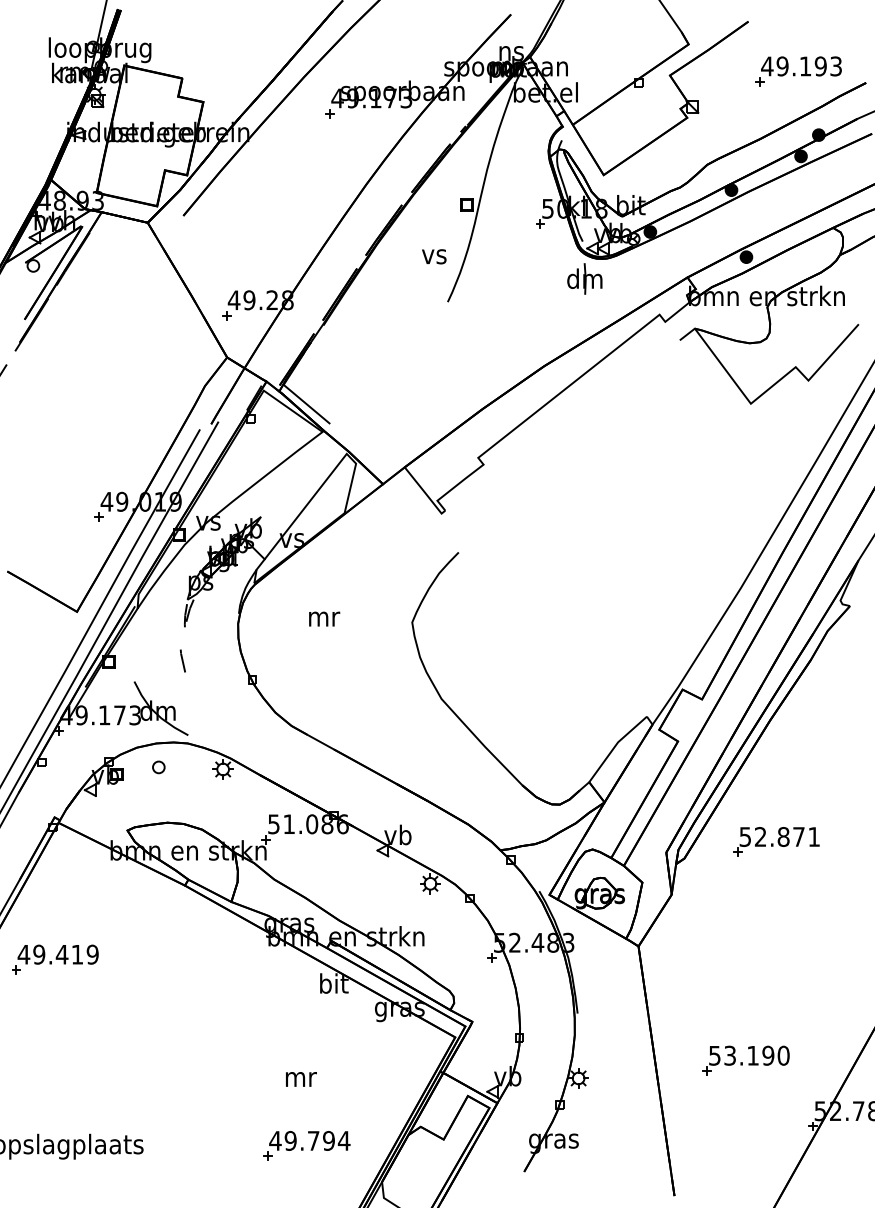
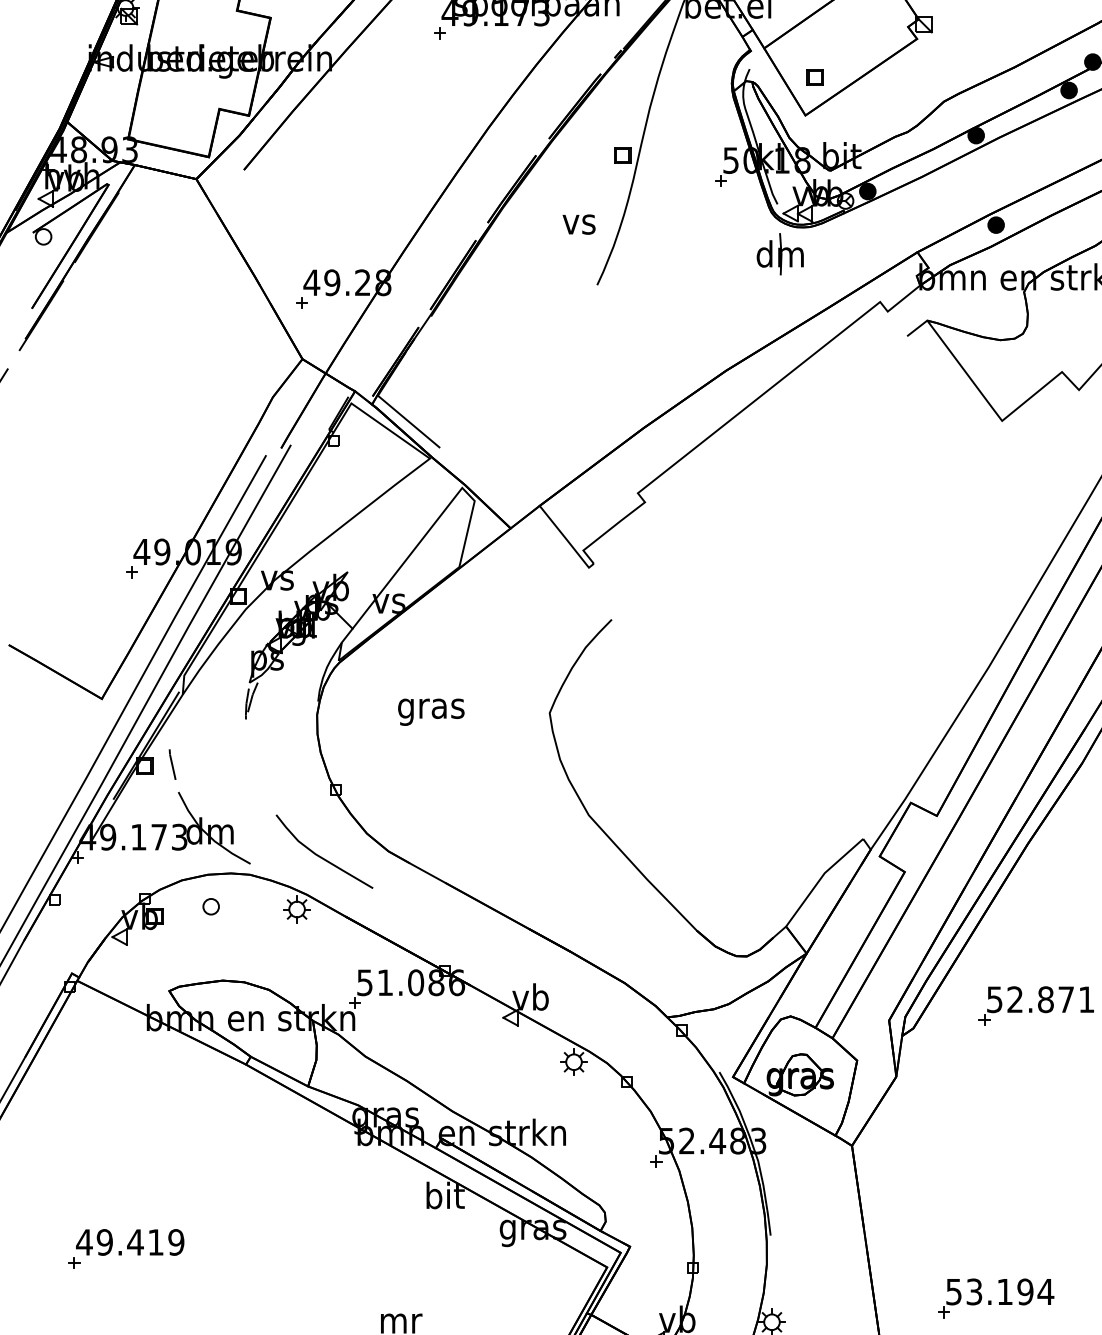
part: (610, 146) -> (814, 77), added
text: (323, 621) -> (431, 711), mr -> gras
line: (182, 660) -> (171, 763), moved
curve: (241, 729) -> (321, 856), added
part: (55, 959) -> (126, 1248), moved
text: (783, 1055) -> (1045, 1291), 53.190 -> 53.194

